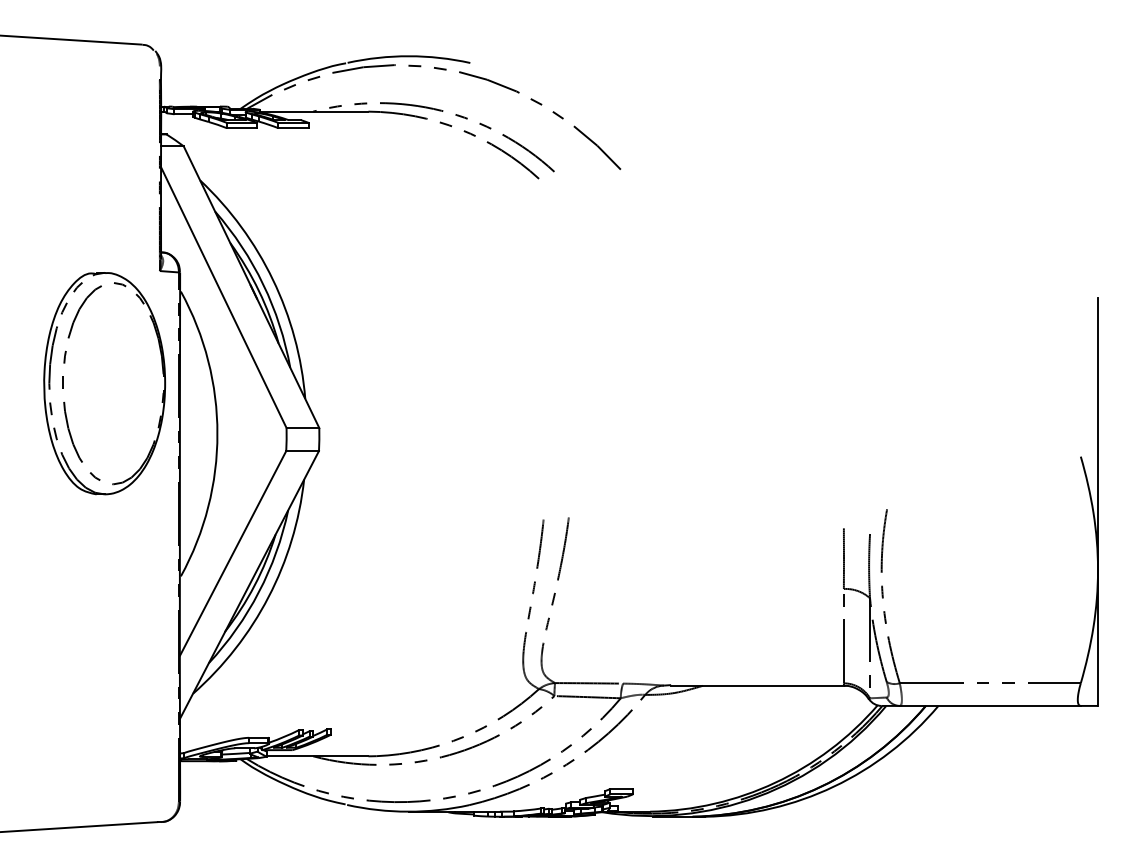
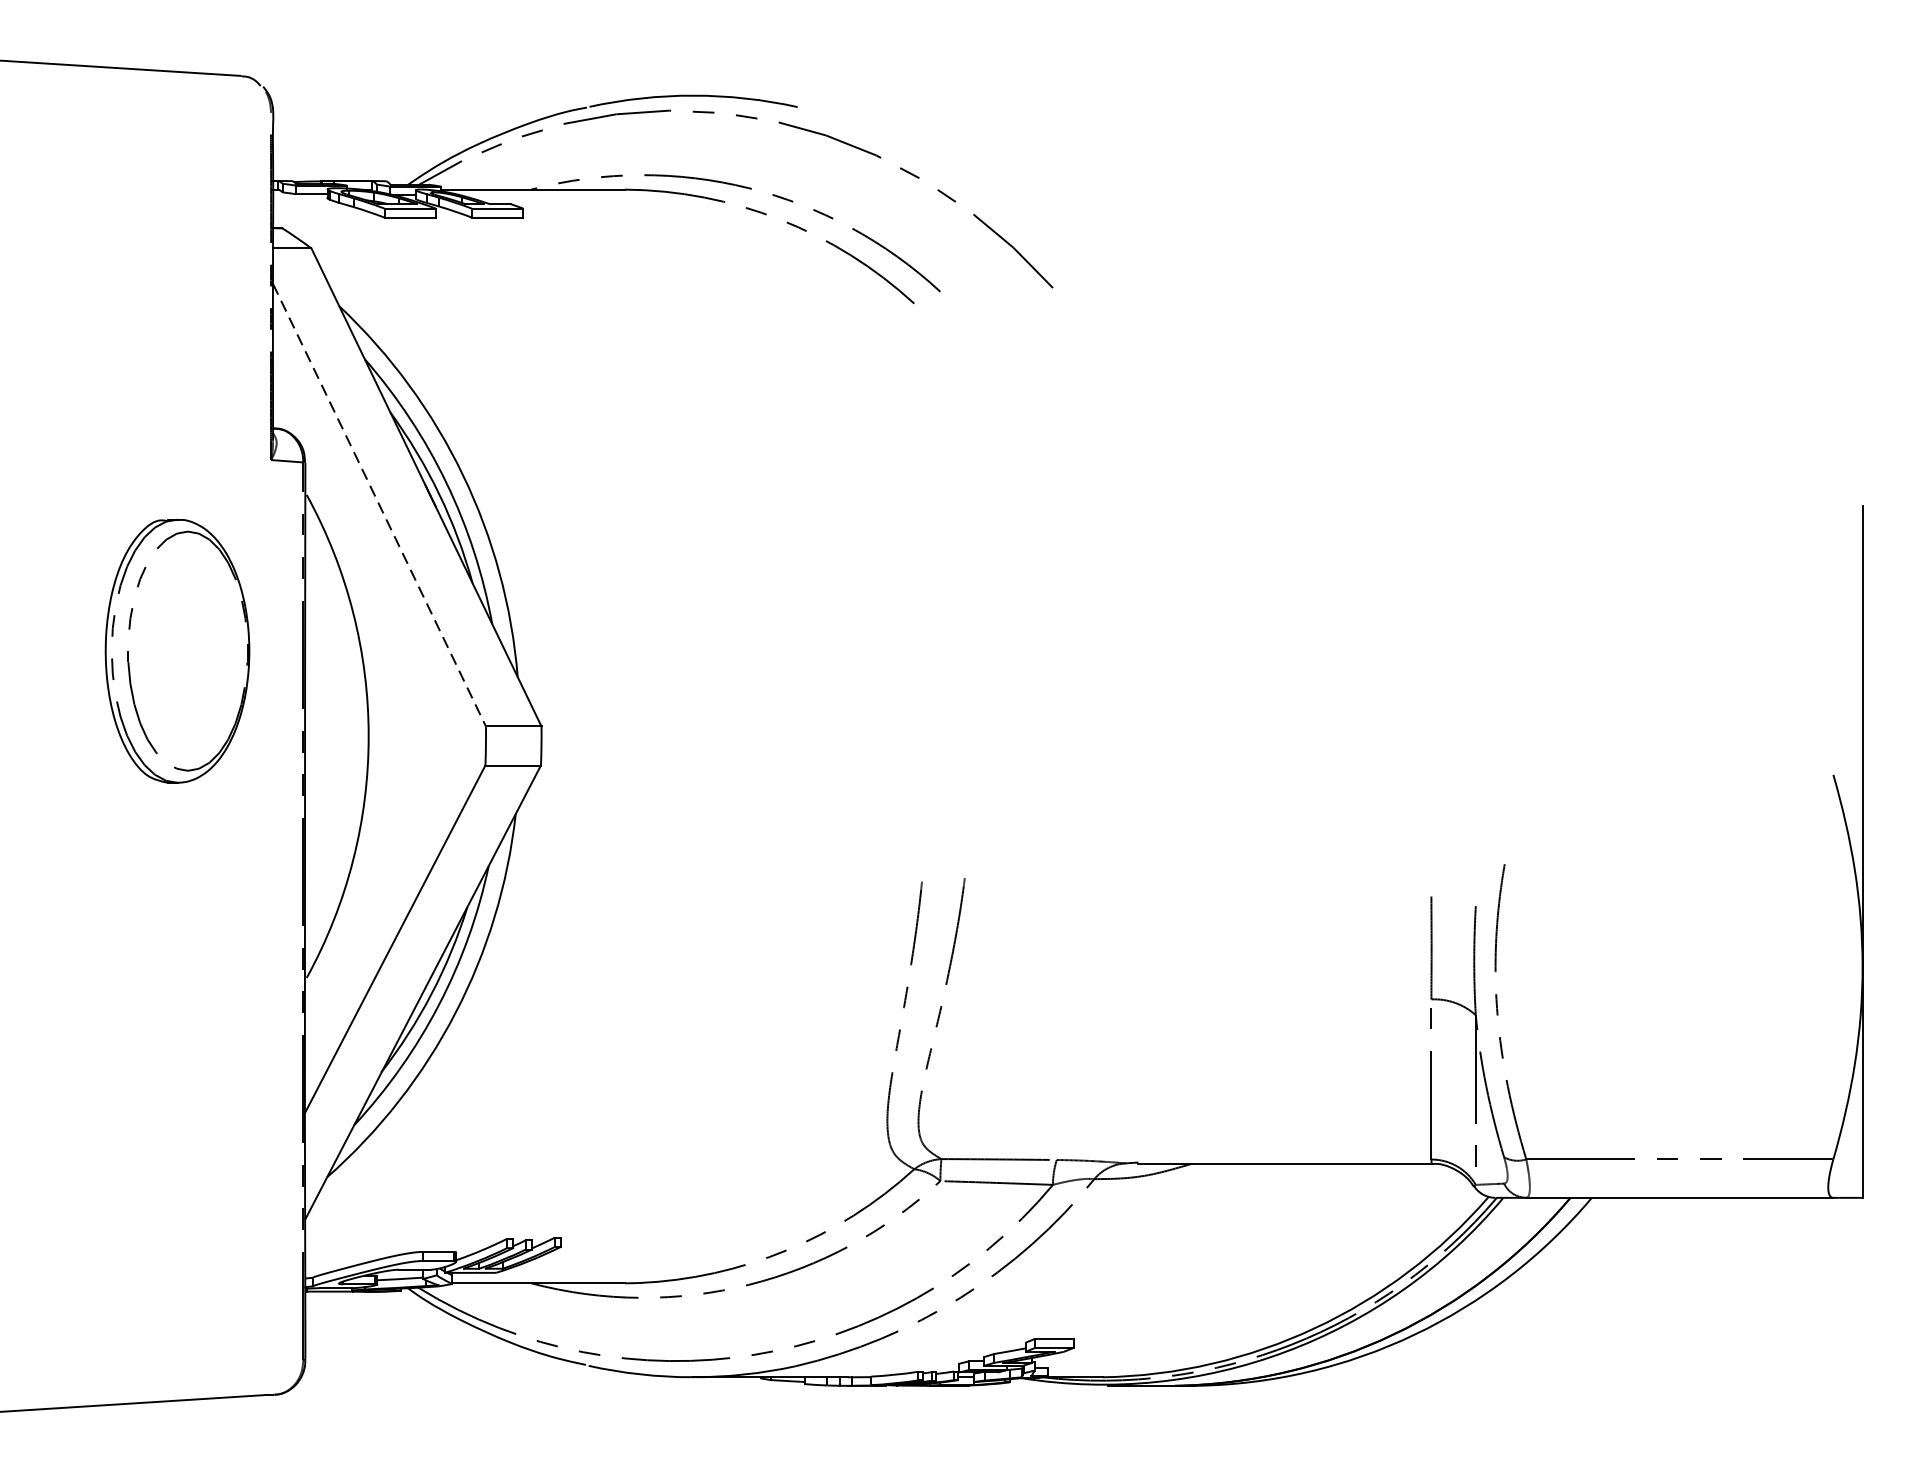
line: (223, 297) -> (378, 504), solid -> dashed
part: (104, 383) -> (177, 650), size x0.7

